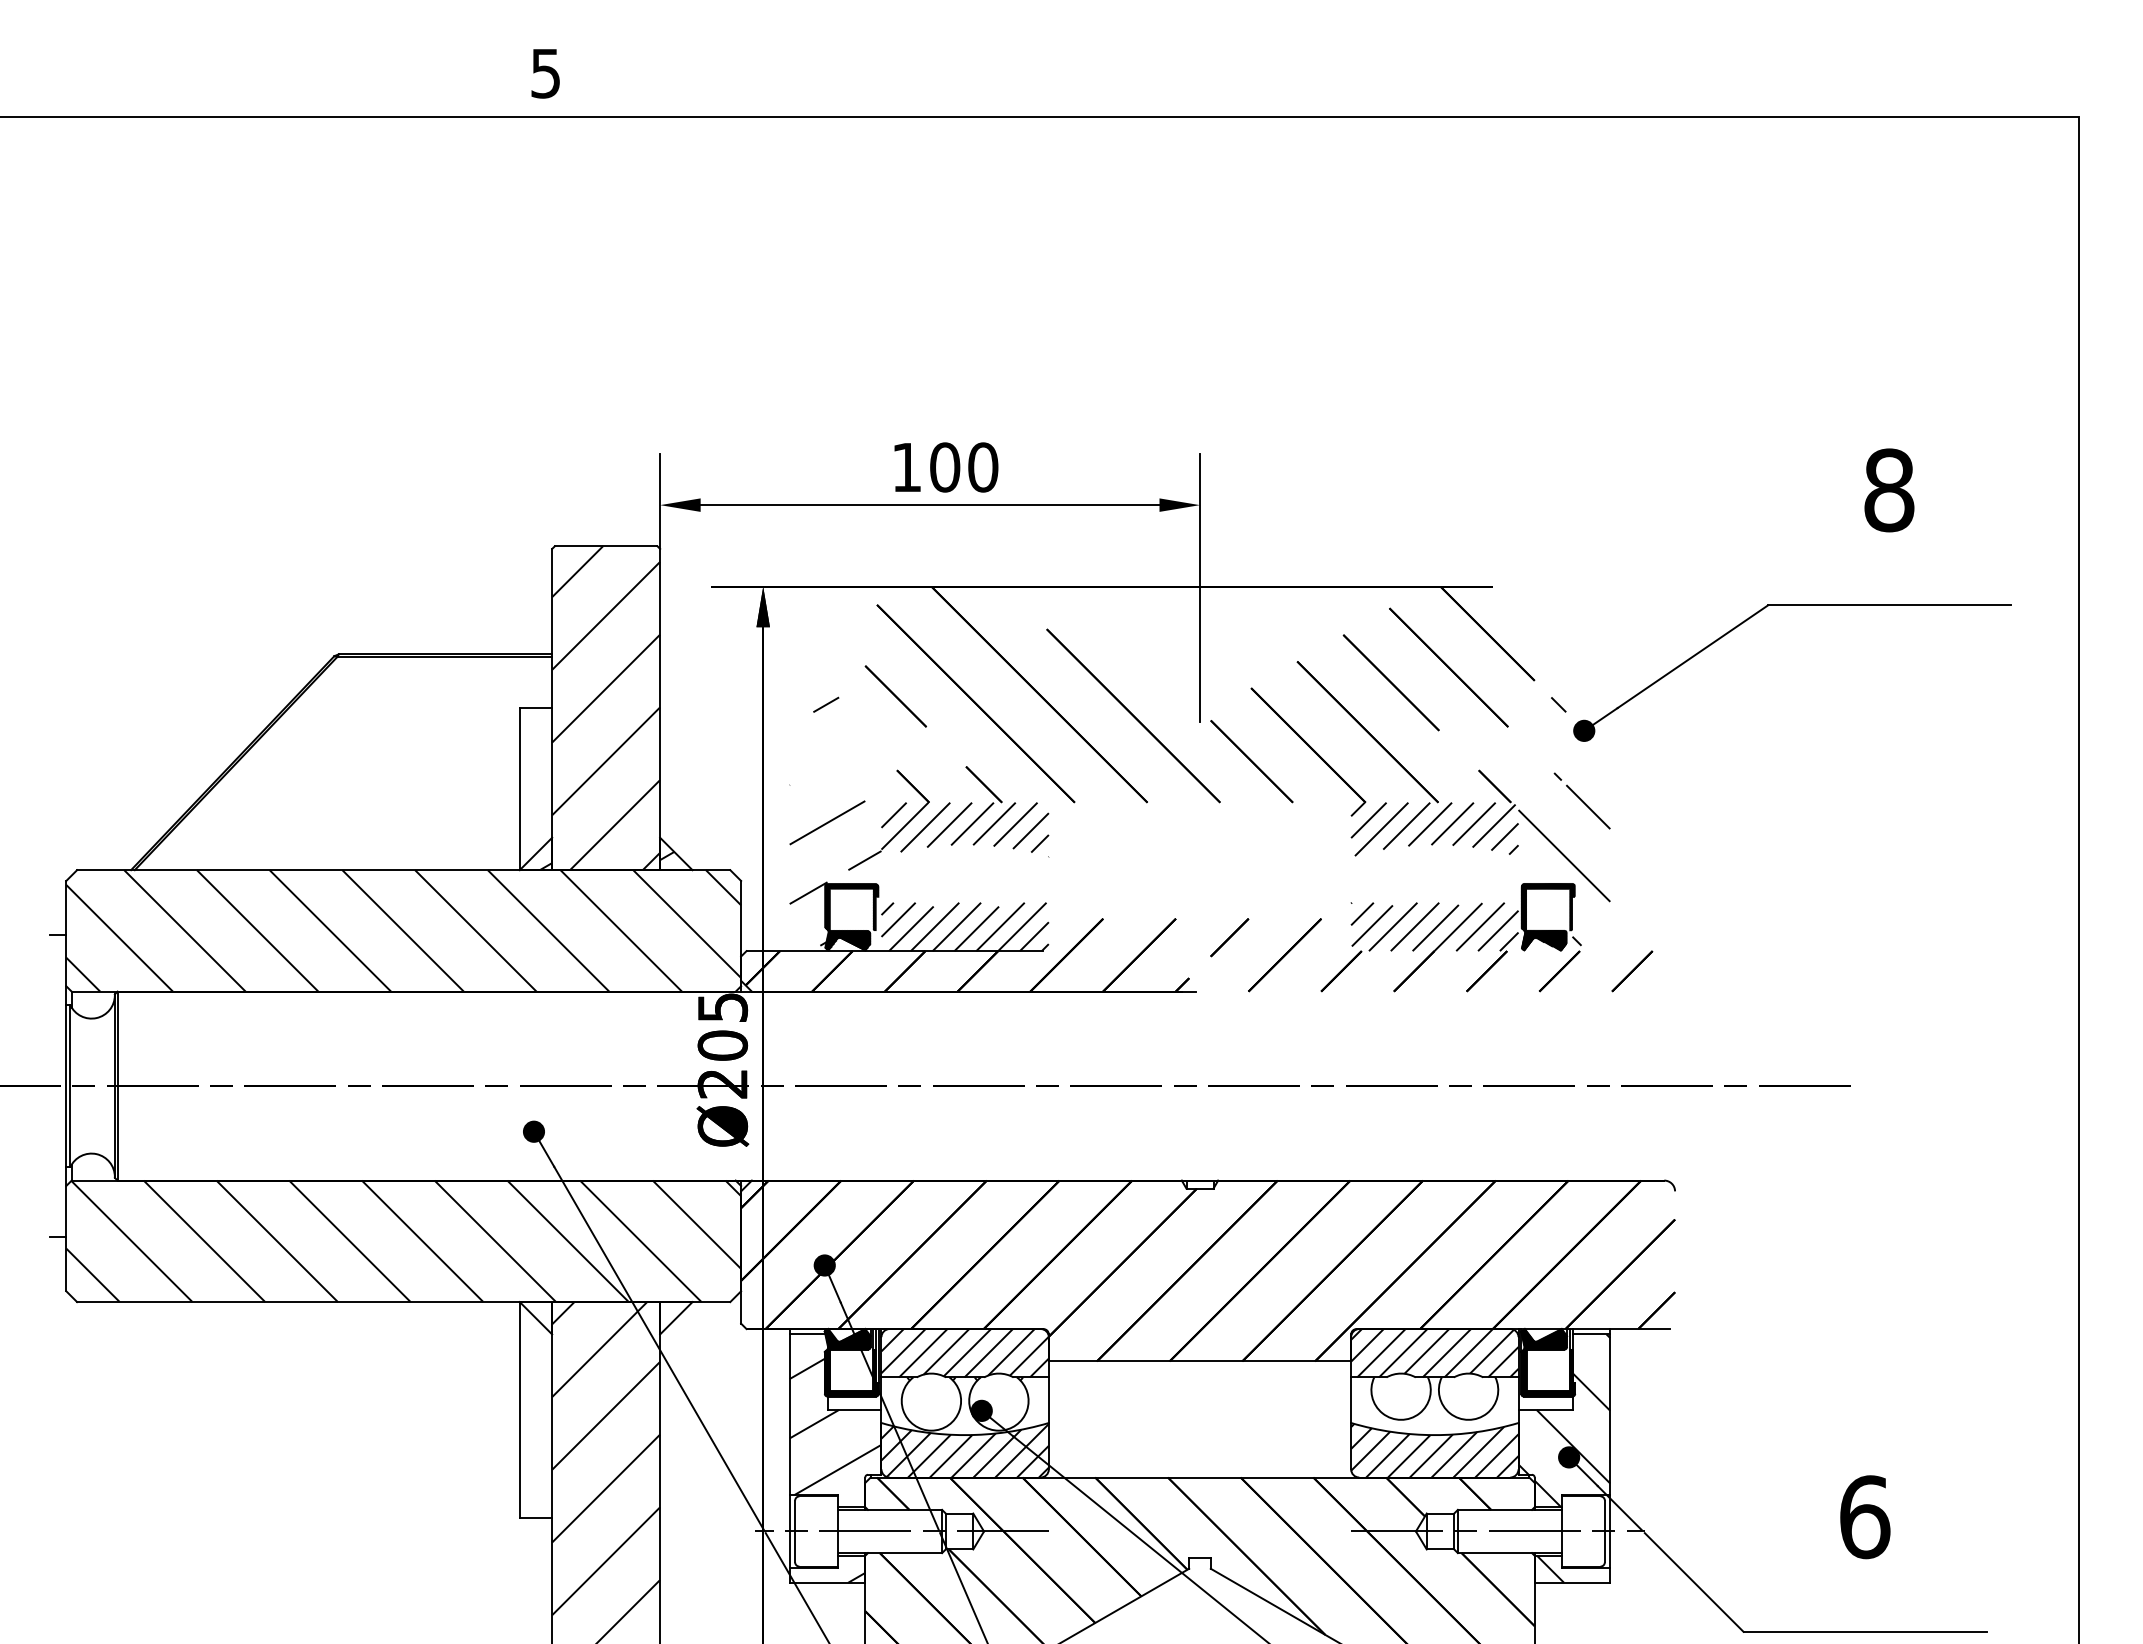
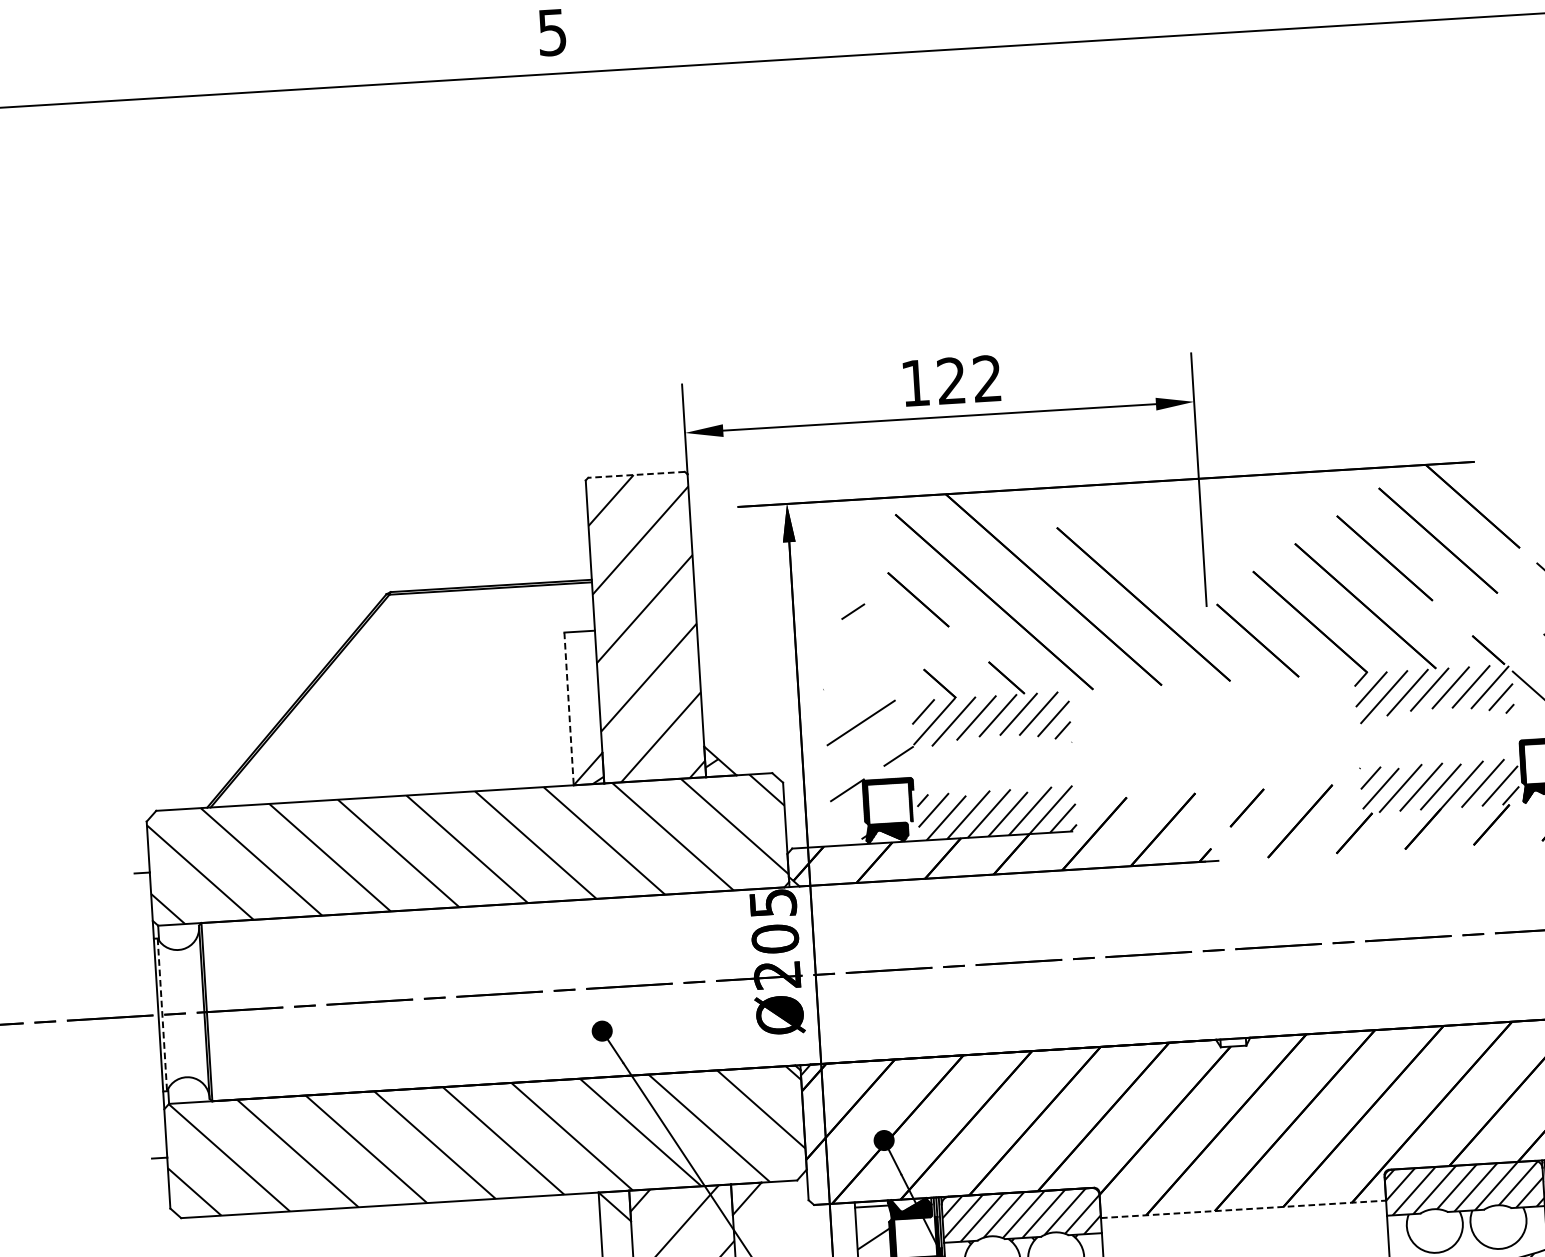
text: (964, 467) -> (969, 379), 100 -> 122
line: (605, 546) -> (635, 475), solid -> dashed
line: (519, 789) -> (568, 709), solid -> dashed
line: (70, 1086) -> (162, 1015), solid -> dashed
line: (1200, 1361) -> (1244, 1209), solid -> dashed

